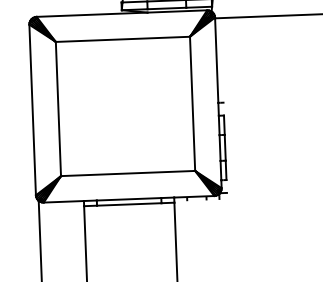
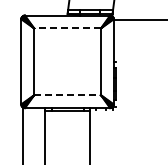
line: (122, 39) -> (67, 28), solid -> dashed
line: (129, 173) -> (68, 95), solid -> dashed

